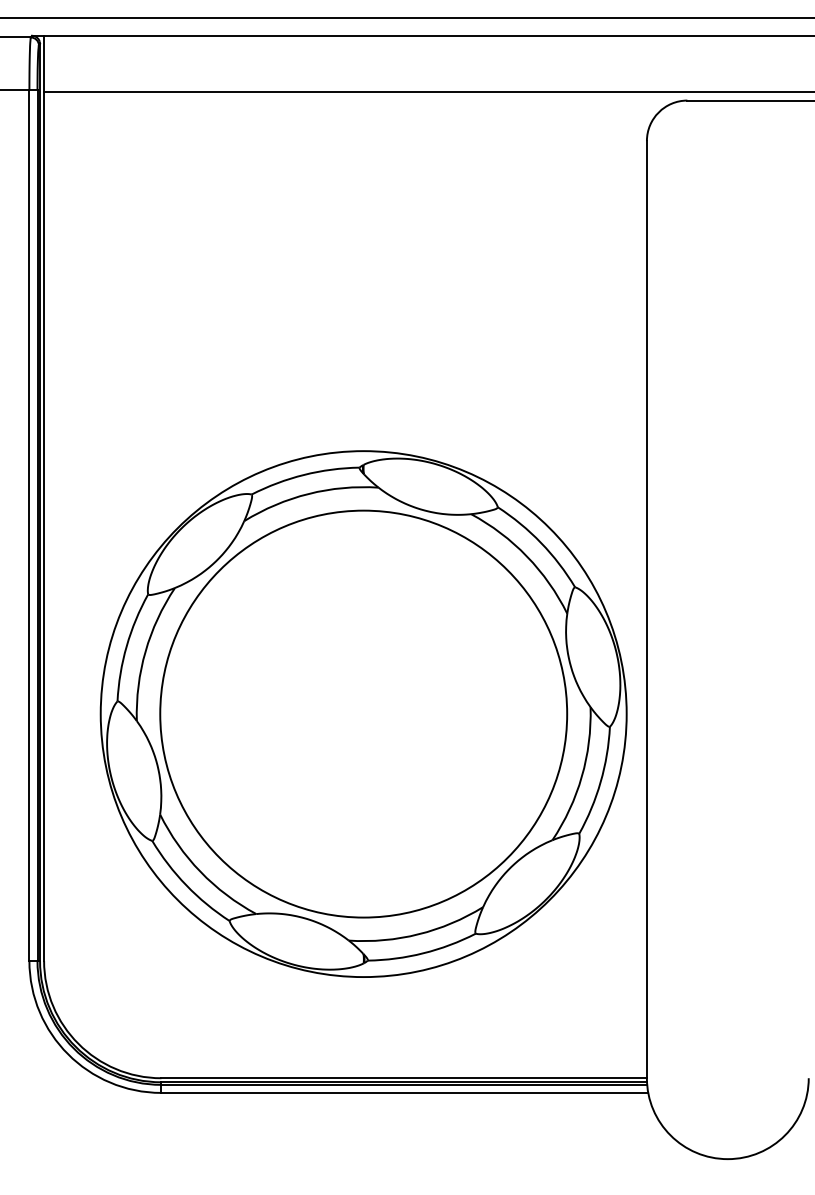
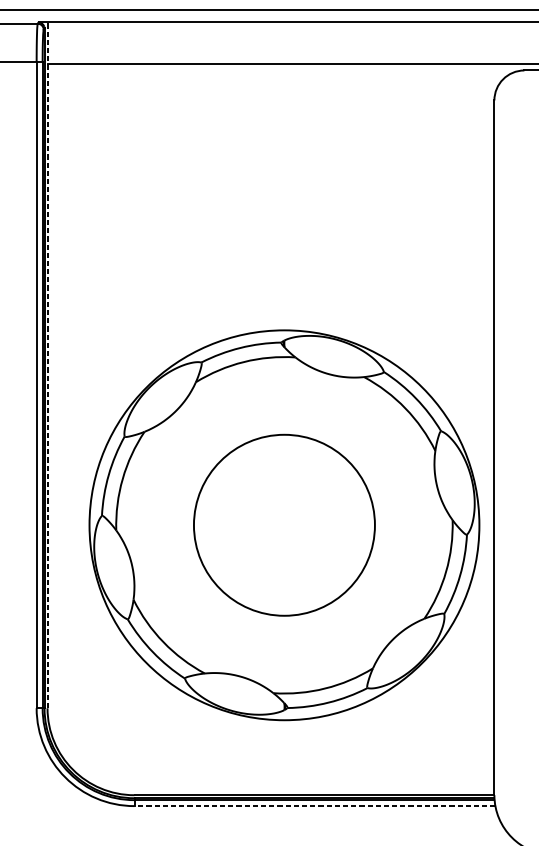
line: (44, 498) -> (47, 365), solid -> dashed
circle: (363, 713) -> (284, 524), size x0.6
line: (404, 1092) -> (314, 805), solid -> dashed

